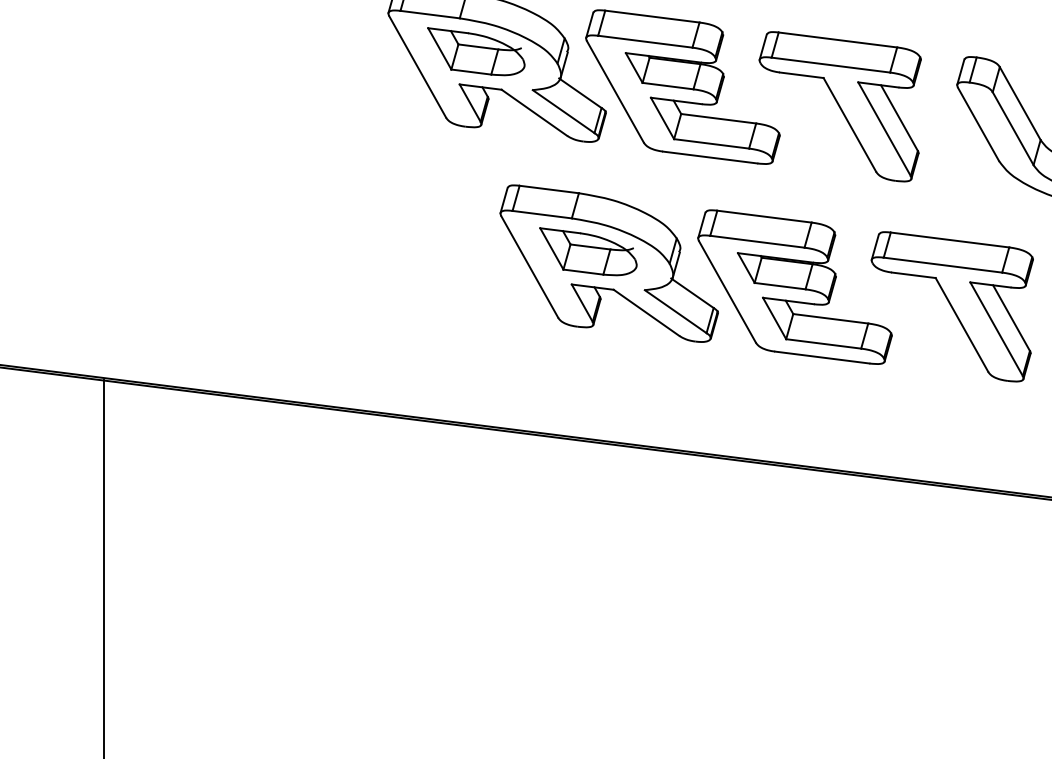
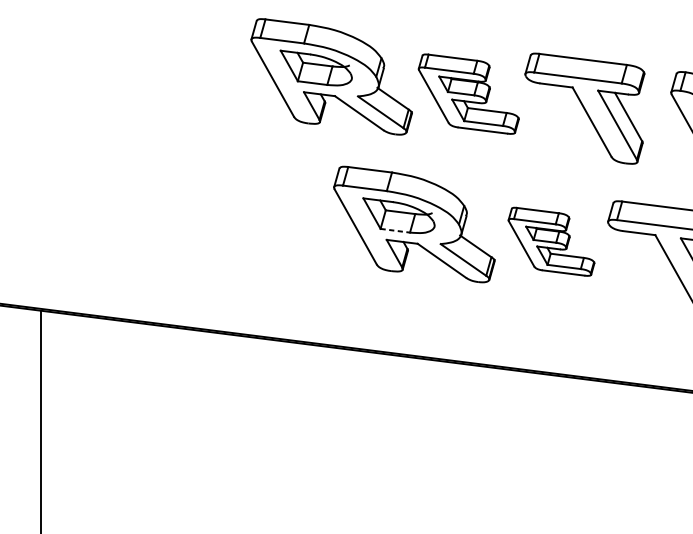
part: (682, 86) -> (468, 93), size x0.7
line: (583, 272) -> (395, 231), solid -> dashed
part: (794, 286) -> (551, 241), size x0.6

